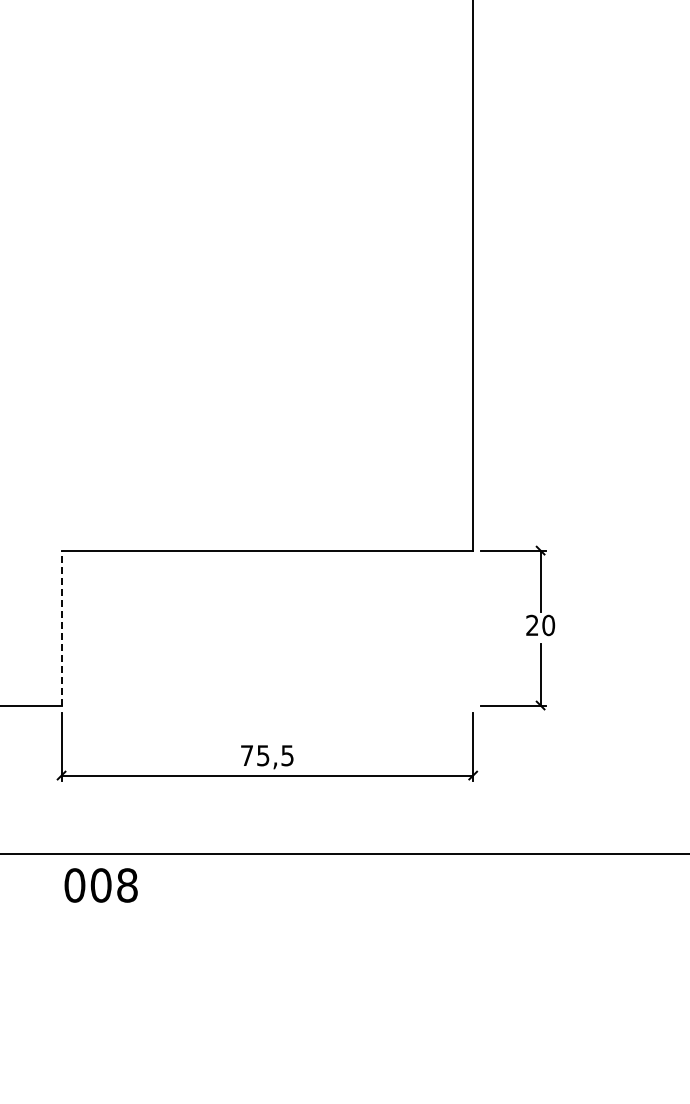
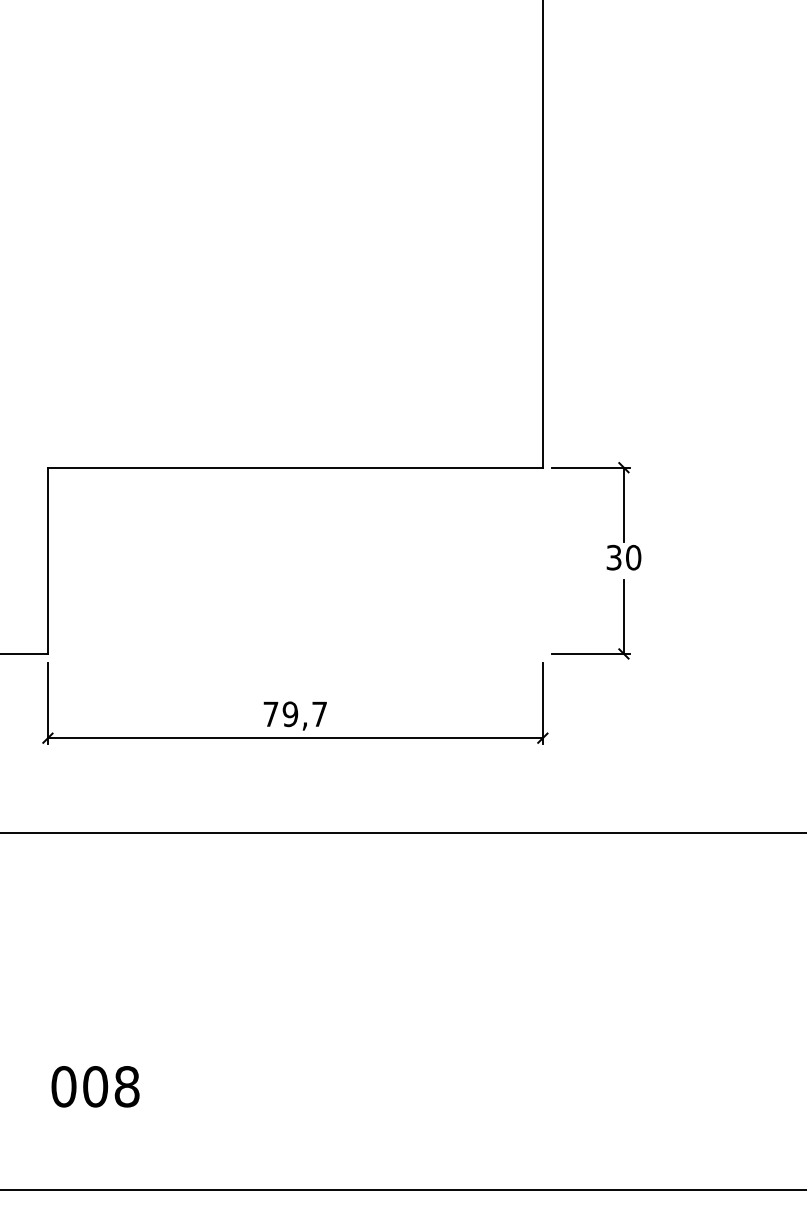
text: (532, 625) -> (614, 557), 20 -> 30
line: (61, 627) -> (47, 560), dashed -> solid
text: (274, 755) -> (303, 714), 75,5 -> 79,7
text: (100, 885) -> (94, 1086), moved

